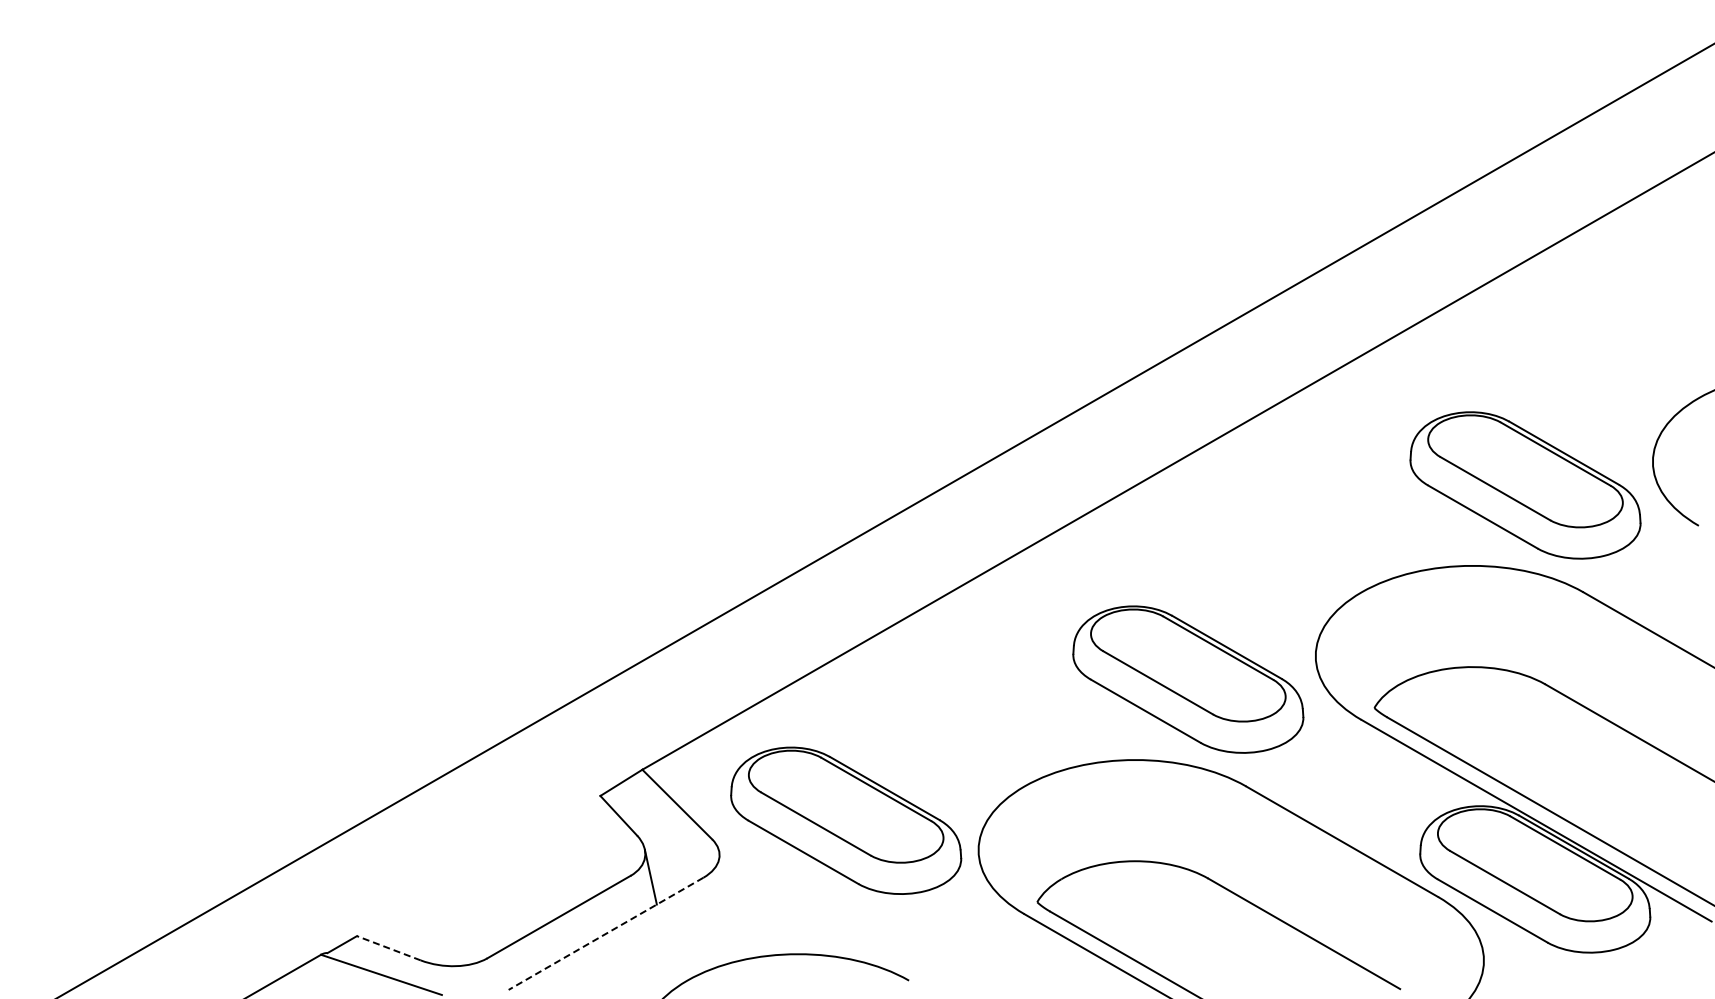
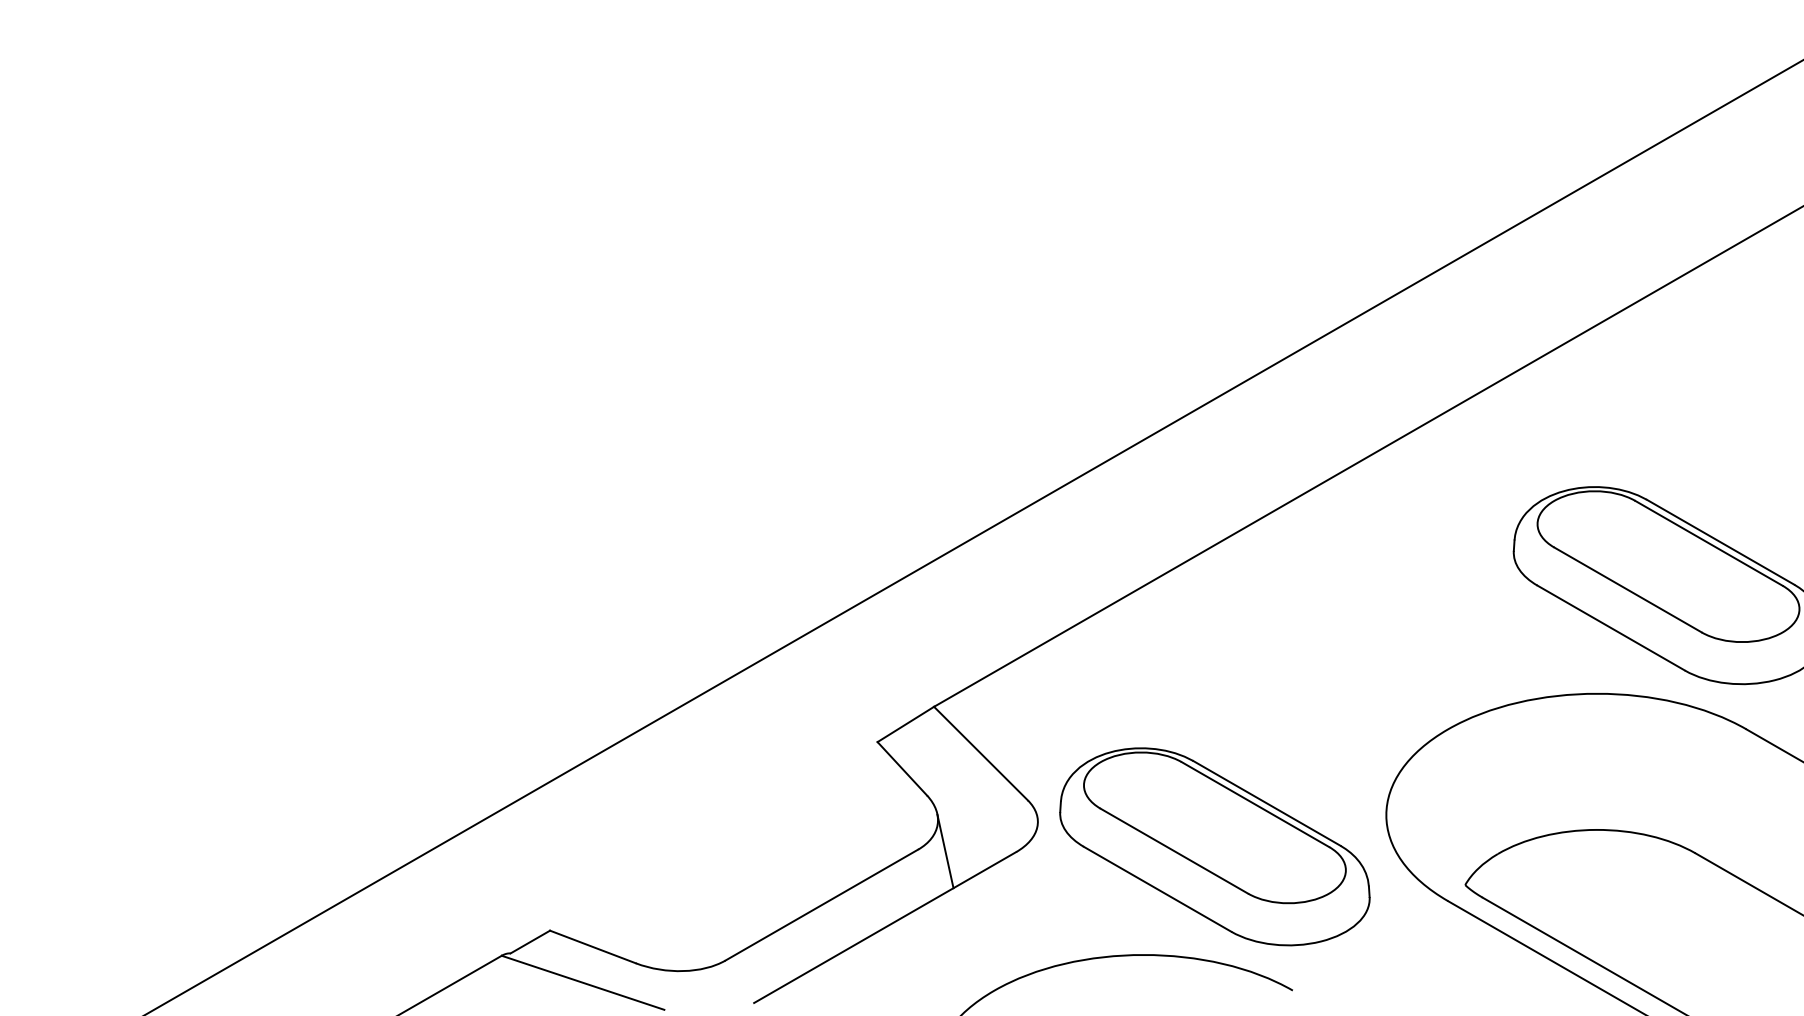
part: (846, 820) -> (1215, 846), moved
line: (605, 934) -> (884, 928), dashed -> solid
line: (388, 948) -> (592, 947), dashed -> solid

